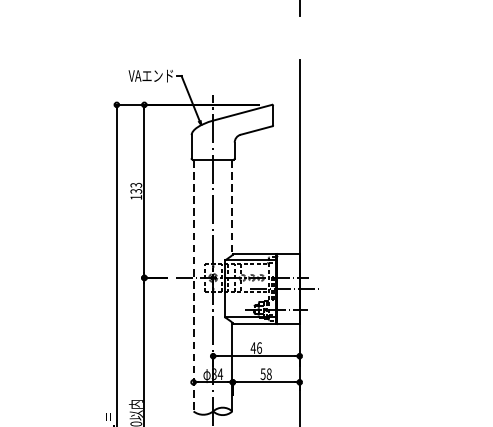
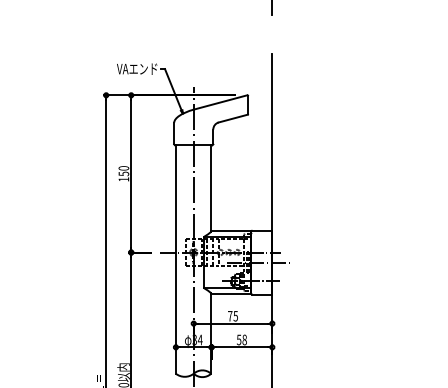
text: (135, 187) -> (123, 170), 133 -> 150
line: (232, 208) -> (211, 189), dashed -> solid
line: (193, 286) -> (175, 260), dashed -> solid
text: (255, 347) -> (232, 315), 46 -> 75

